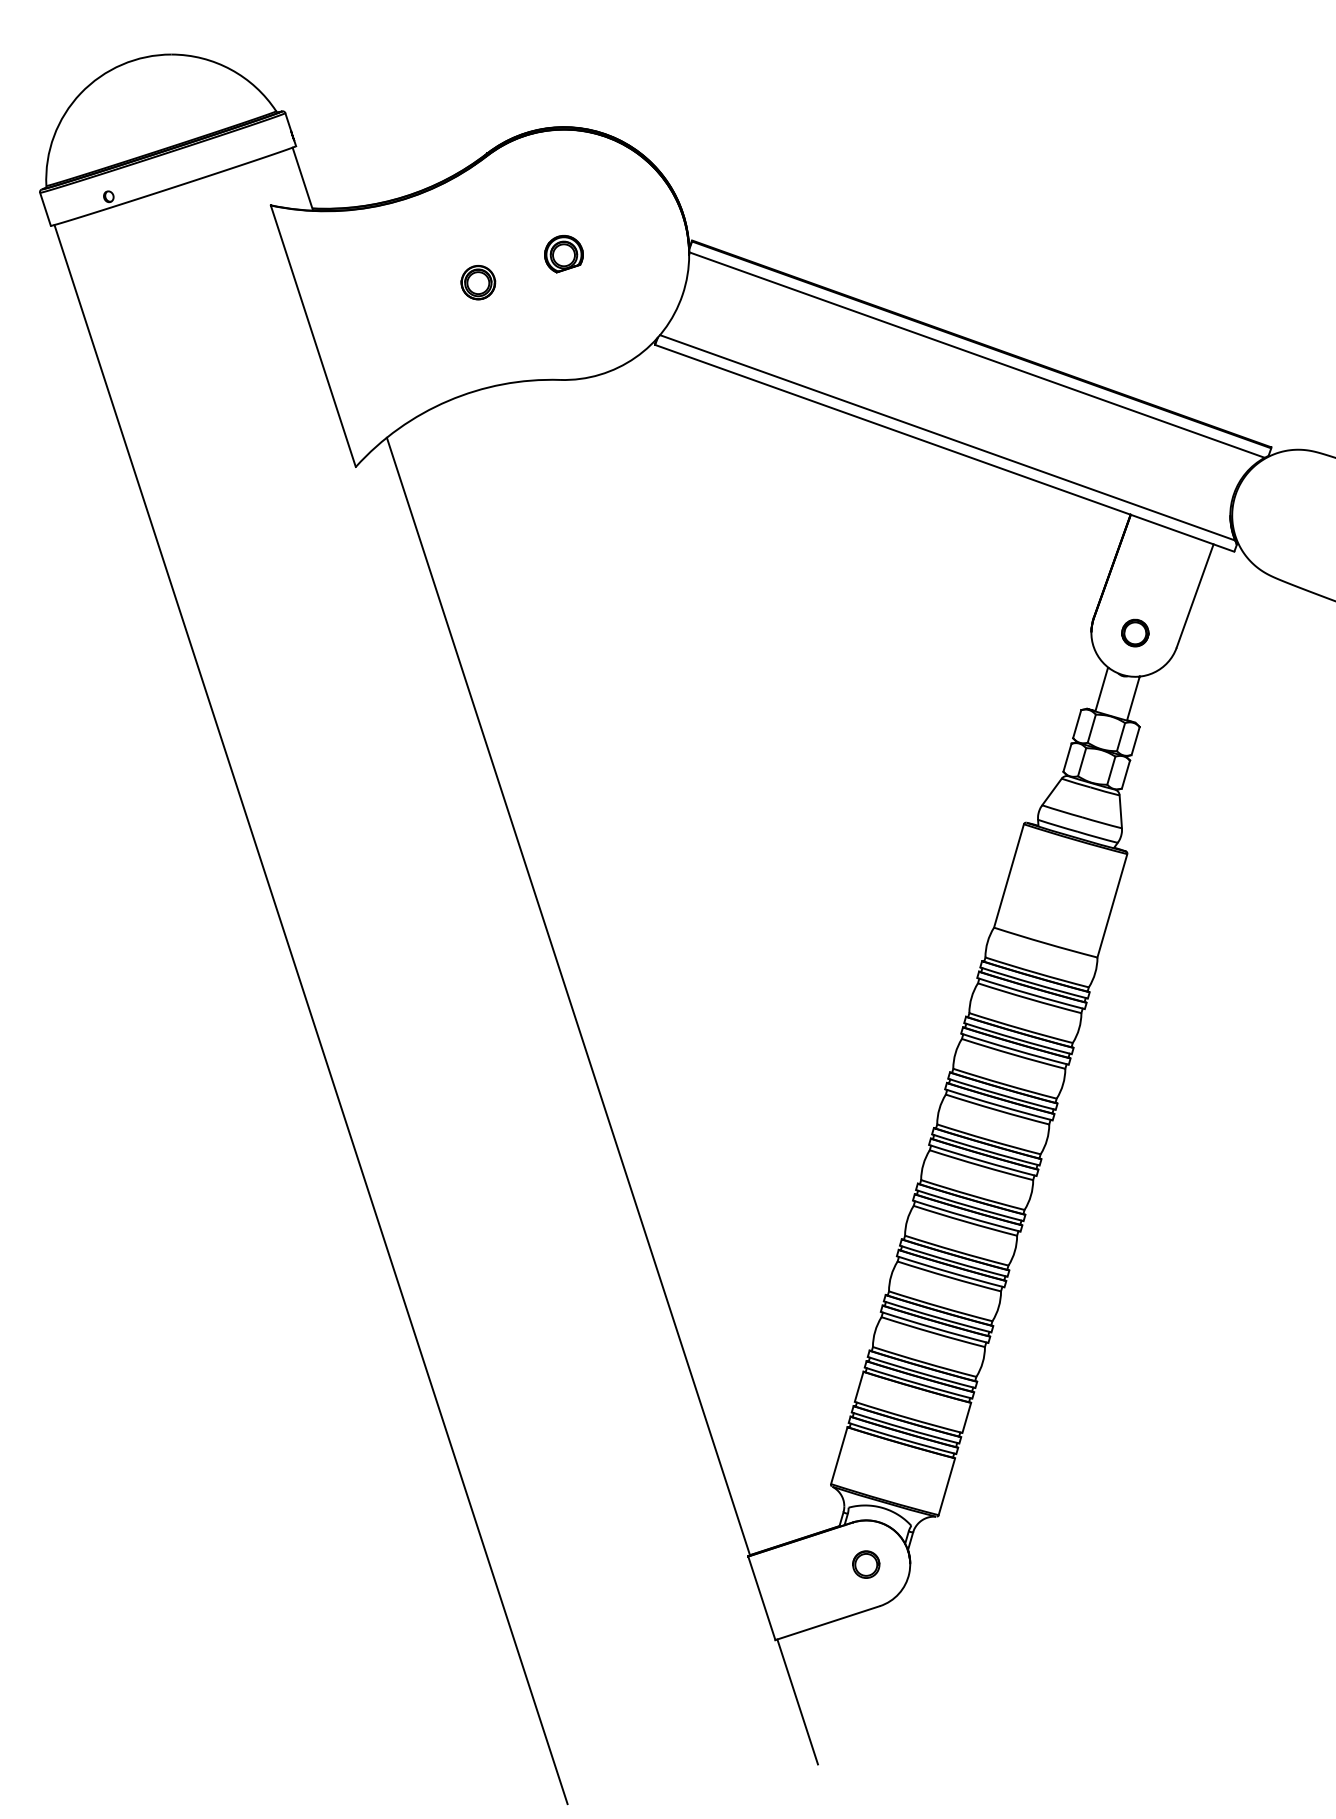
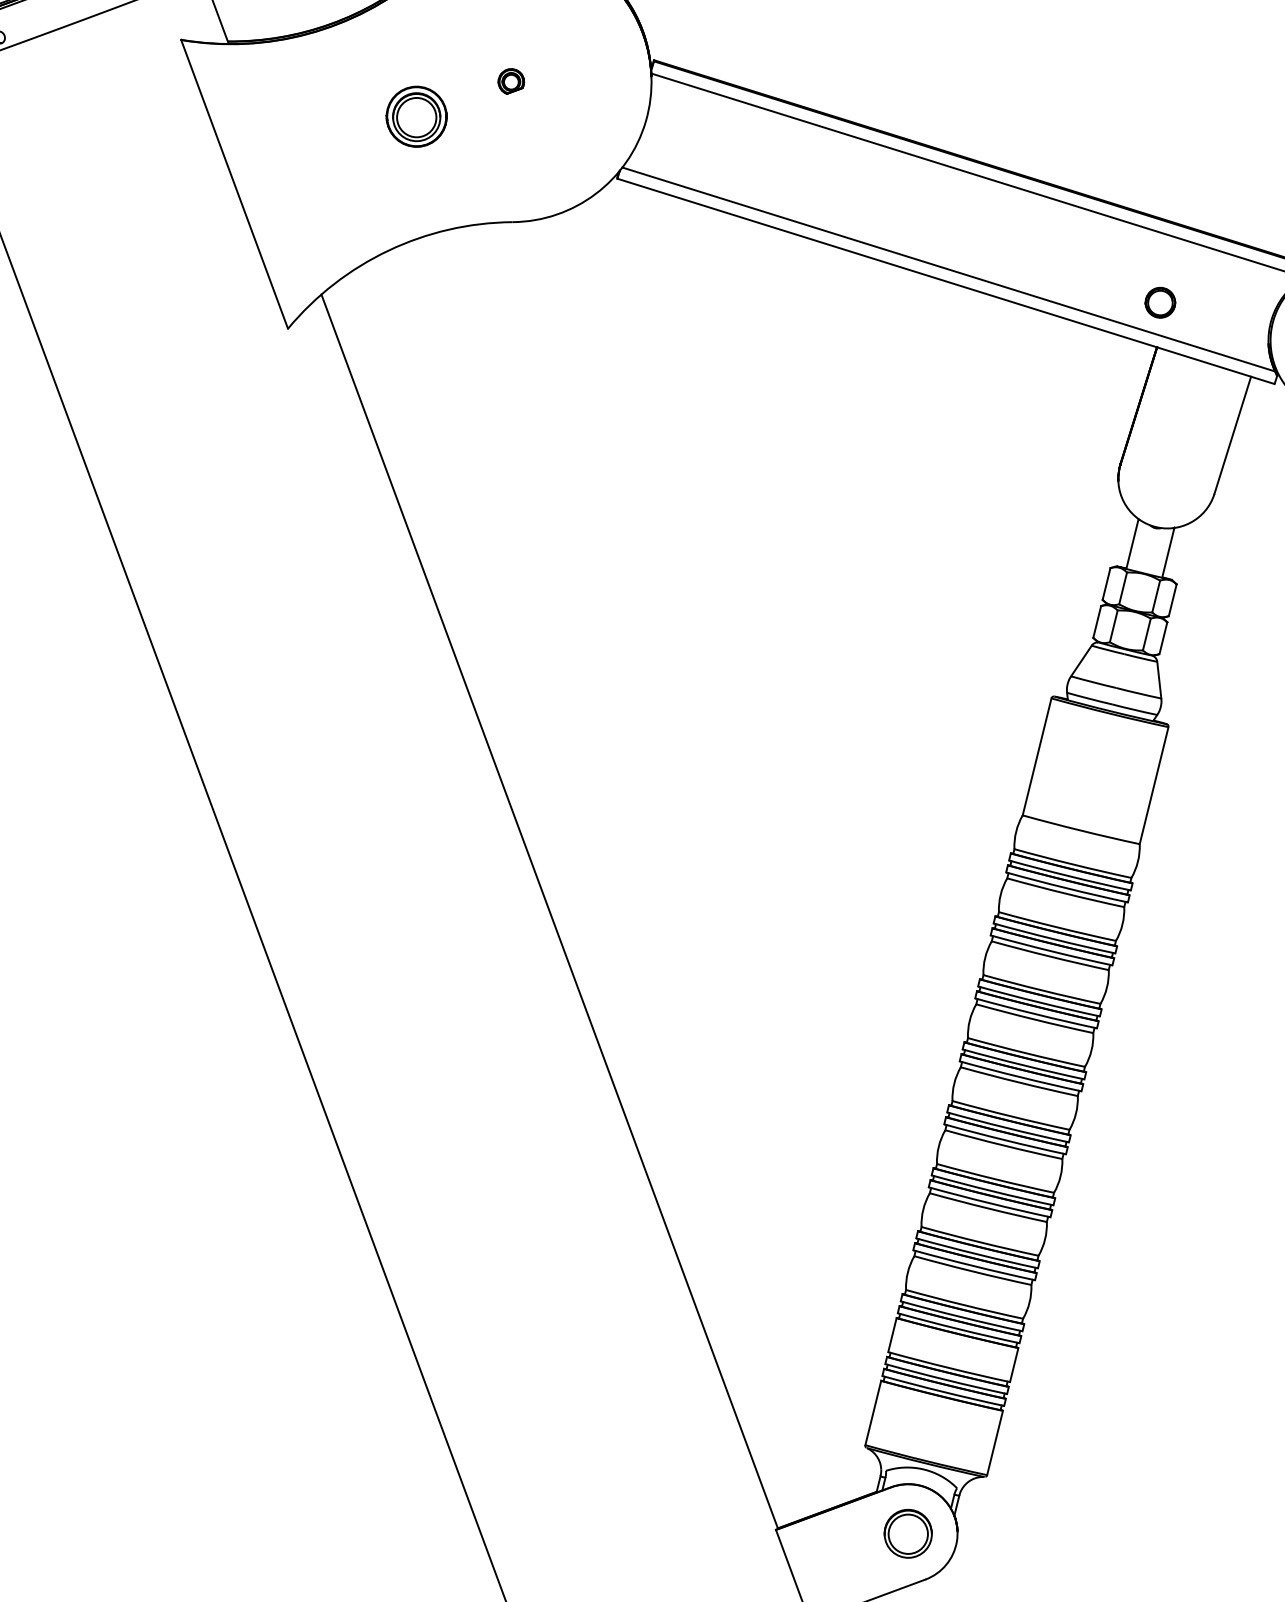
part: (563, 254) -> (510, 81), size x0.6
part: (478, 282) -> (416, 116), size x1.6
part: (1135, 632) -> (1160, 302), moved
part: (866, 1564) -> (908, 1533), size x1.6

